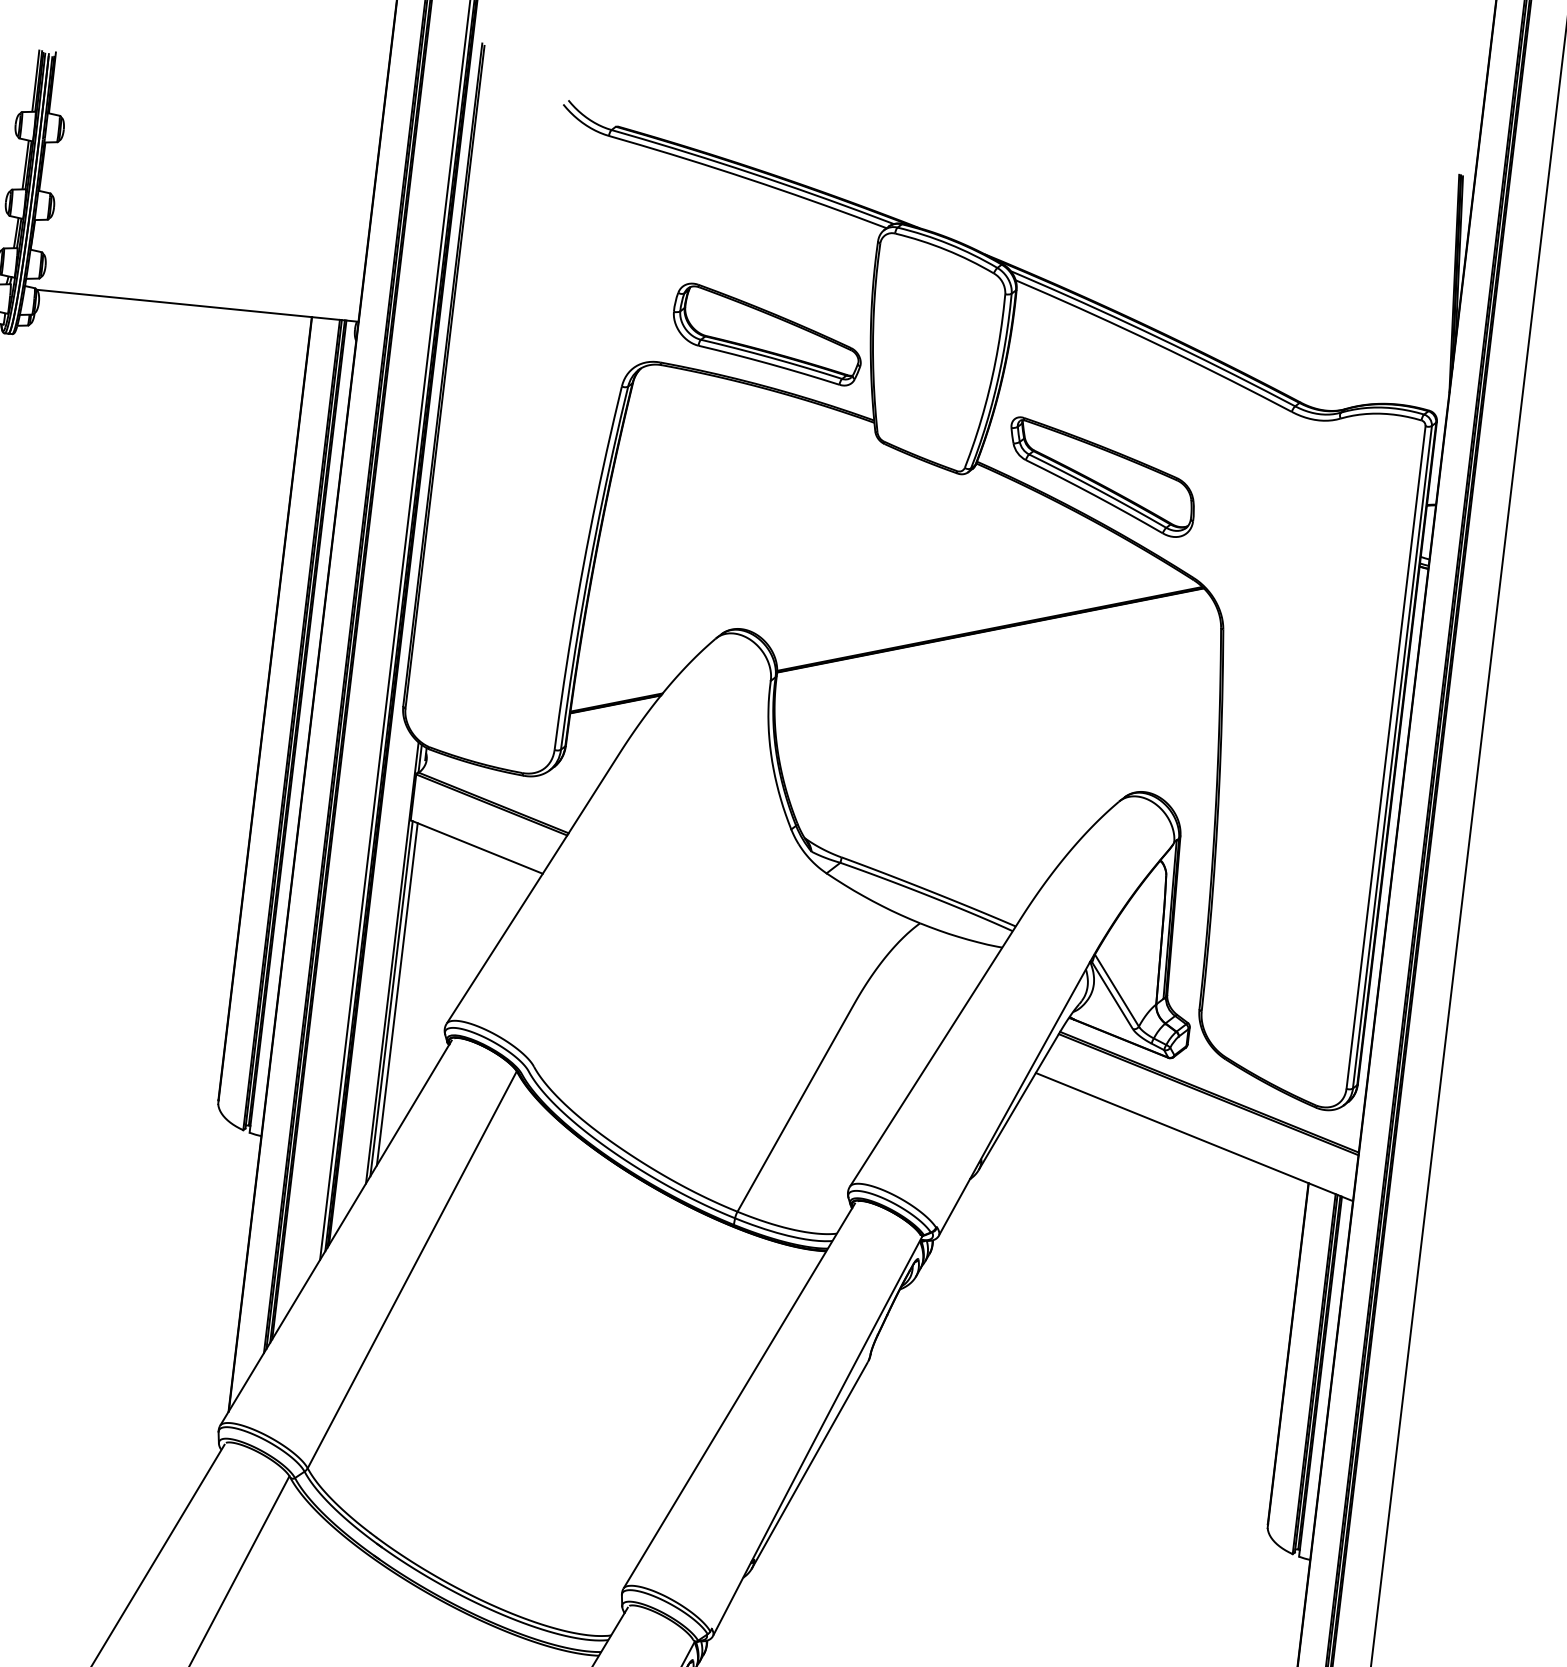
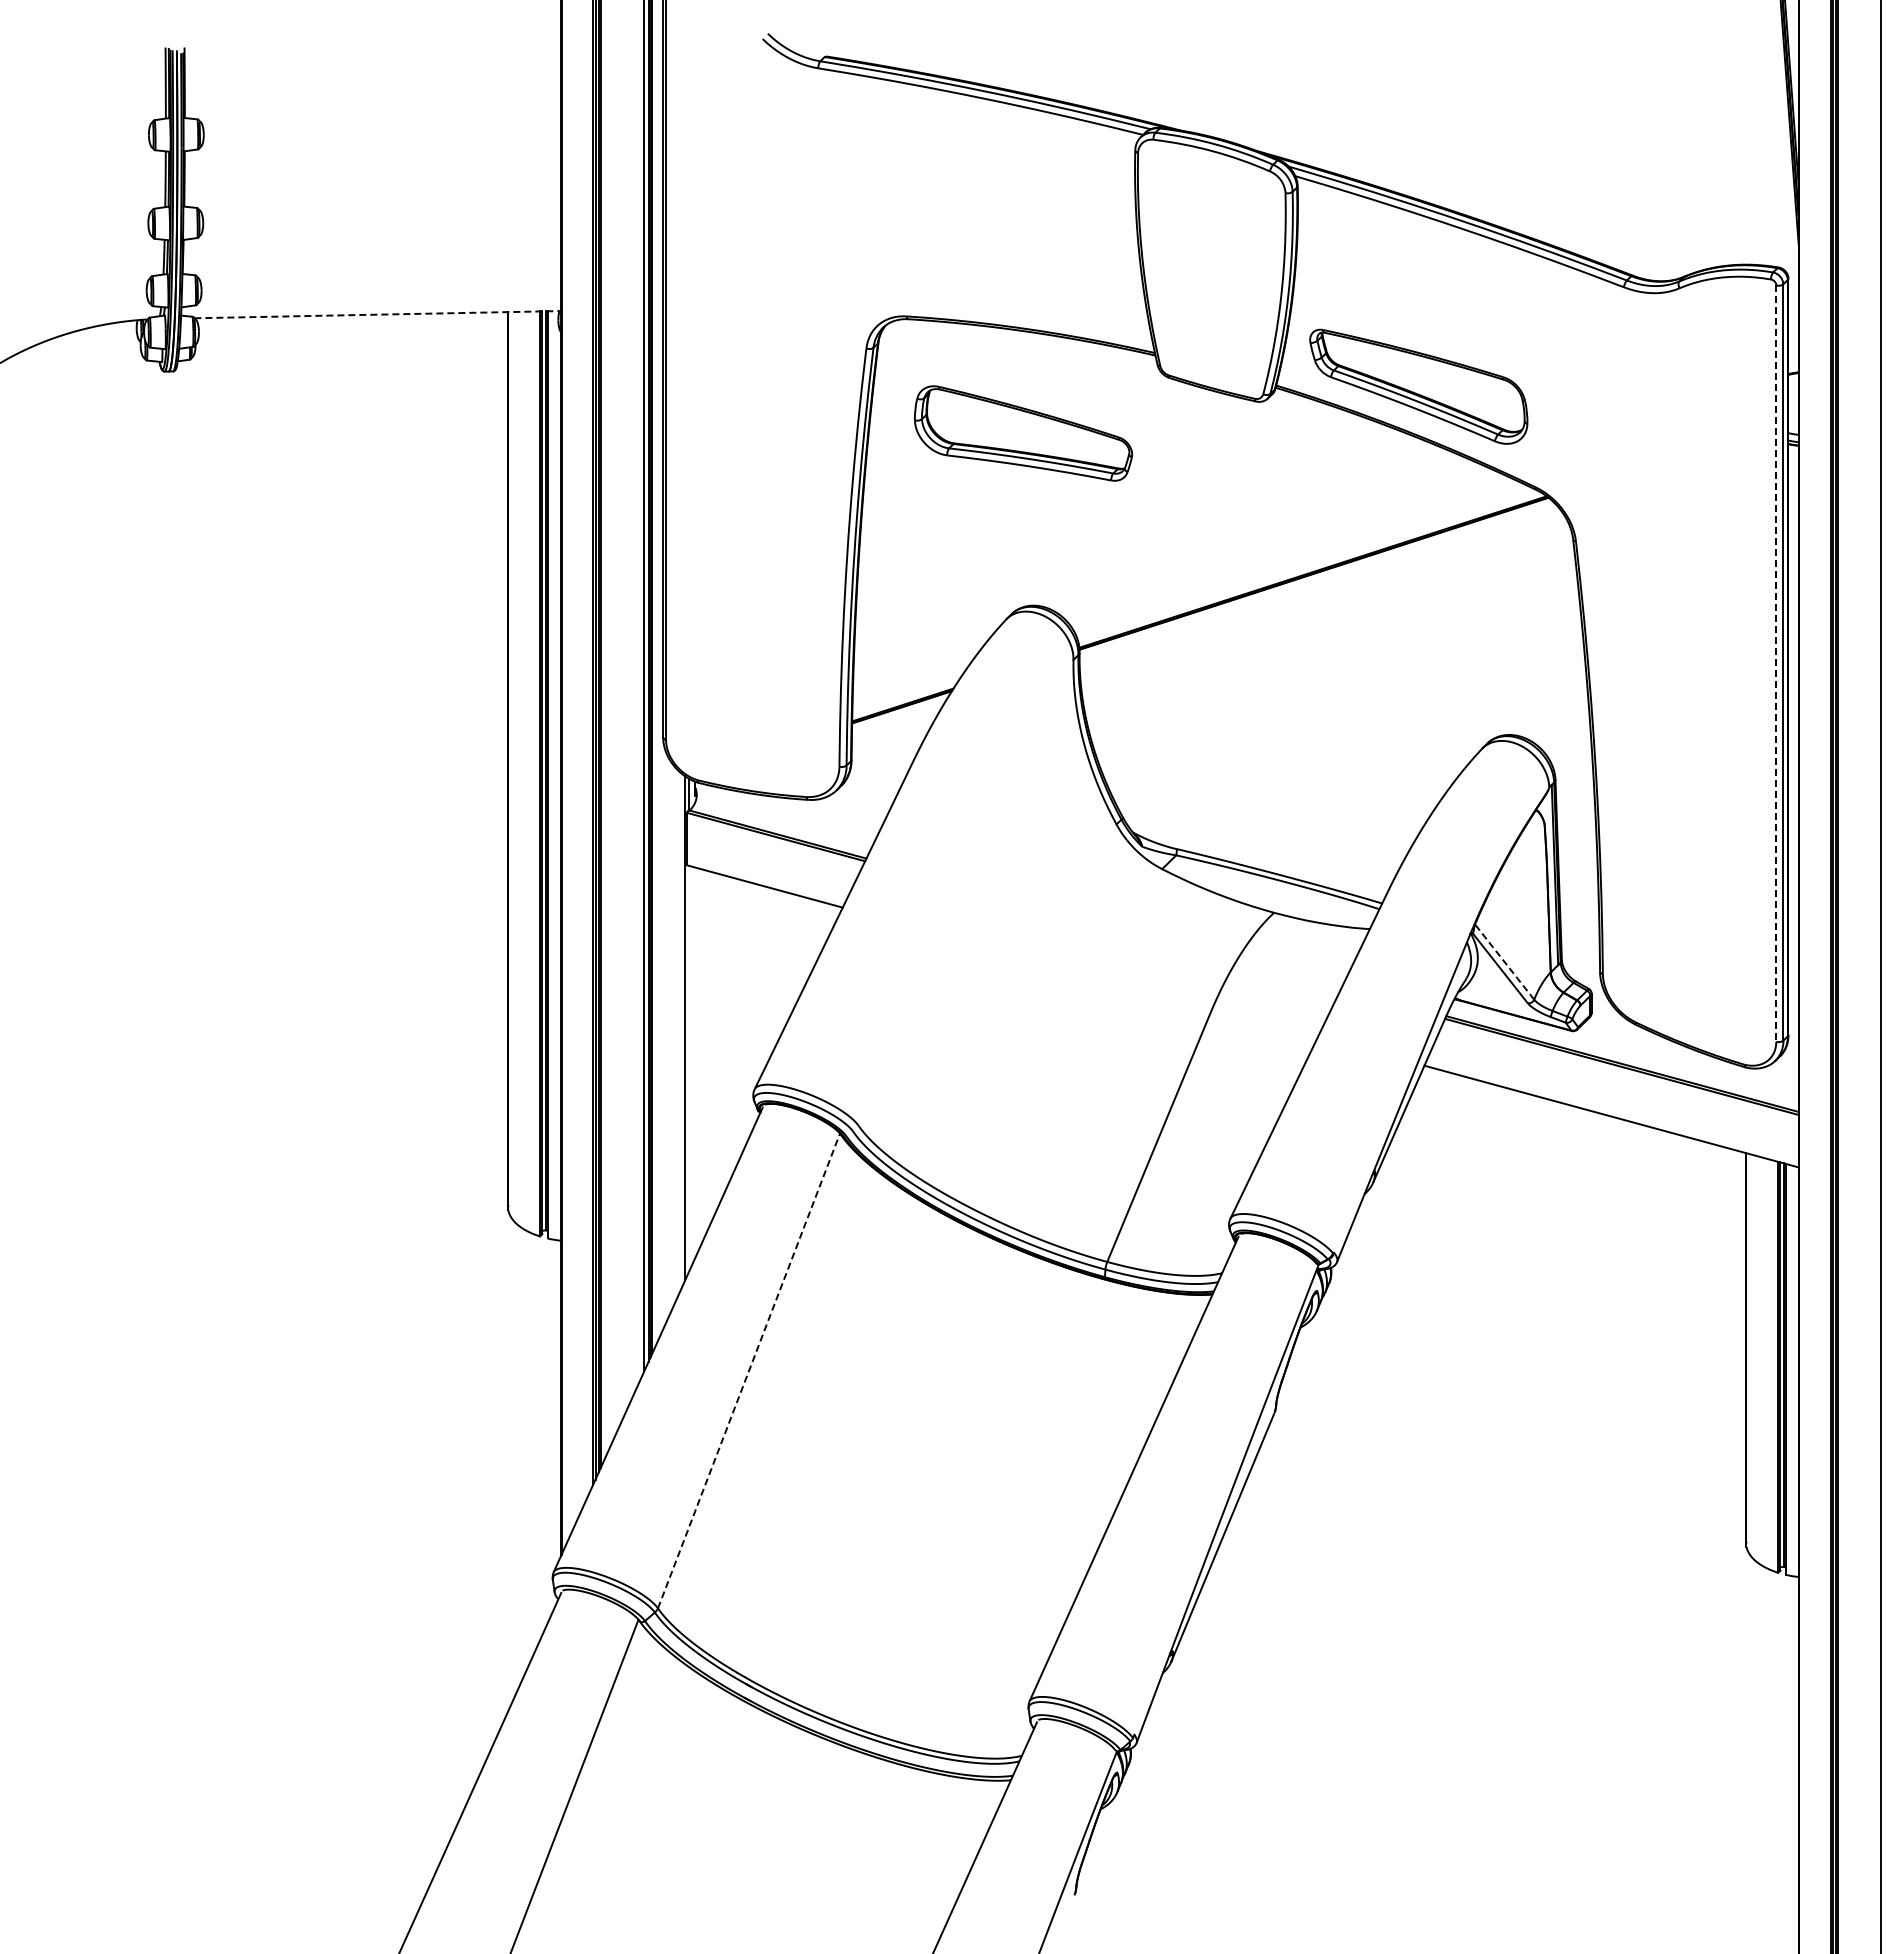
line: (198, 305) -> (378, 314), solid -> dashed
part: (767, 334) -> (1023, 433), moved
line: (1386, 758) -> (1776, 664), solid -> dashed
line: (1117, 991) -> (1505, 962), solid -> dashed
line: (397, 994) -> (695, 1062), removed
line: (391, 998) -> (689, 1068), removed
line: (412, 1269) -> (749, 1370), solid -> dashed

